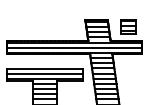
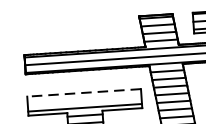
line: (44, 68) -> (82, 92), solid -> dashed
line: (45, 73) -> (84, 100), removed

